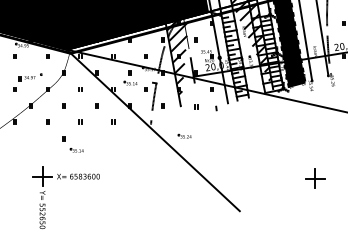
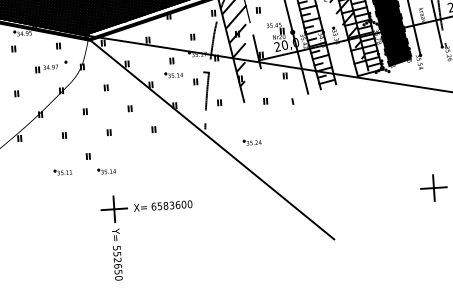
part: (30, 77) -> (51, 67), moved
part: (44, 148) -> (62, 171), added
part: (60, 179) -> (138, 211), moved

